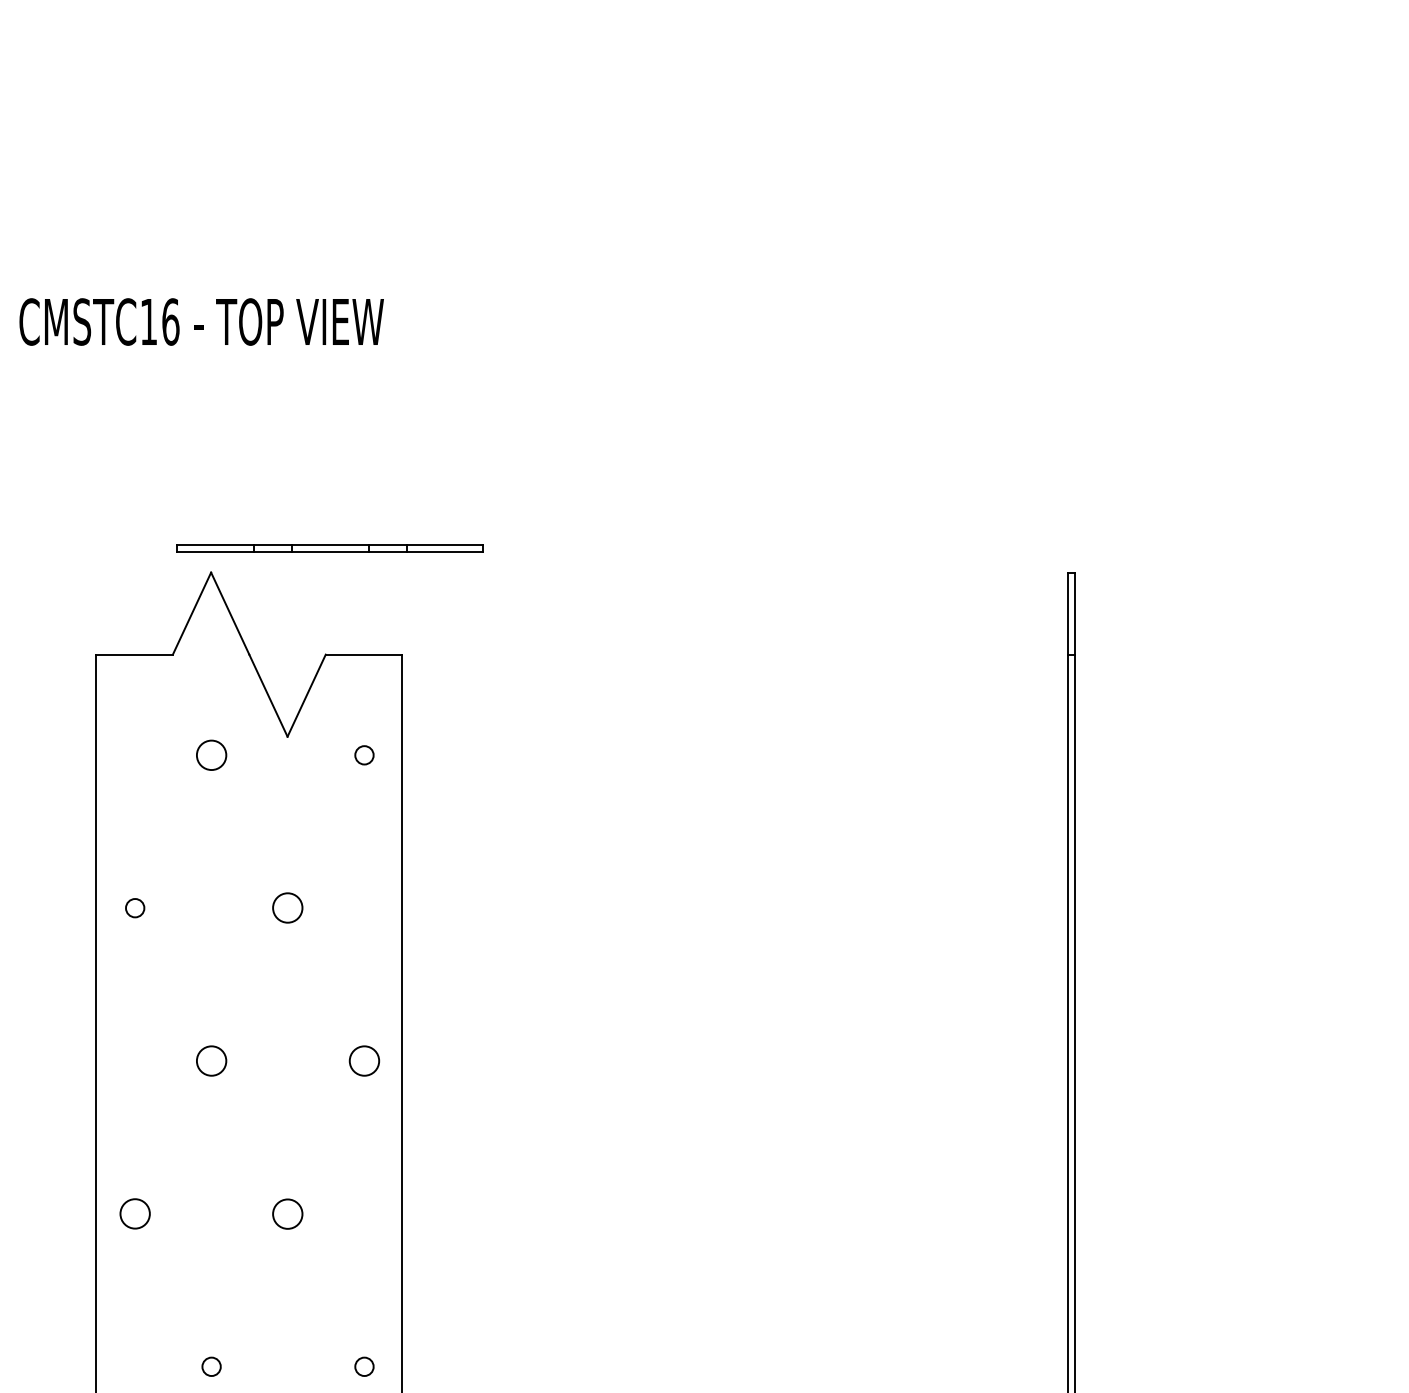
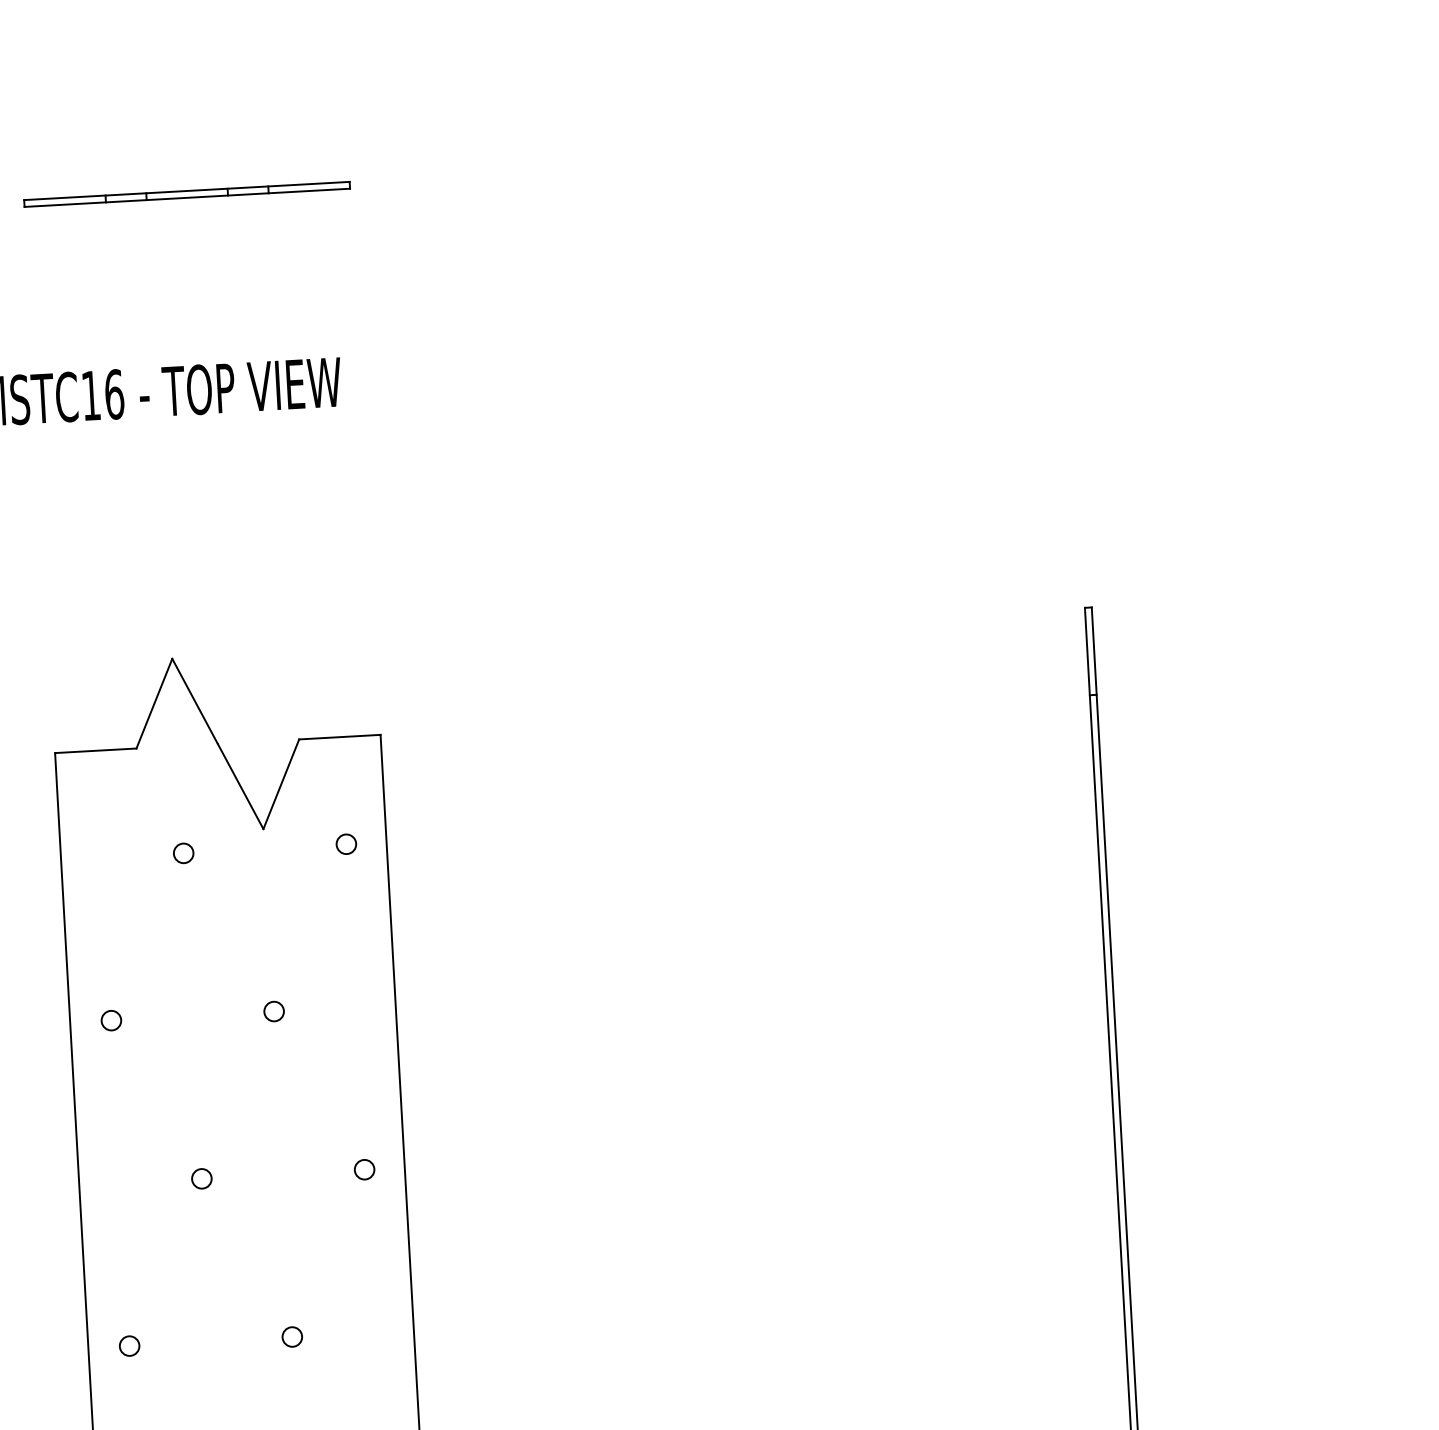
part: (329, 548) -> (186, 194), moved
circle: (211, 755) -> (183, 853), size x0.62
circle: (288, 908) -> (274, 1011), size x0.62
circle: (211, 1060) -> (201, 1178), size x0.62
circle: (364, 1060) -> (364, 1169), size x0.62
circle: (135, 1213) -> (129, 1345), size x0.62
circle: (288, 1213) -> (292, 1336), size x0.62

